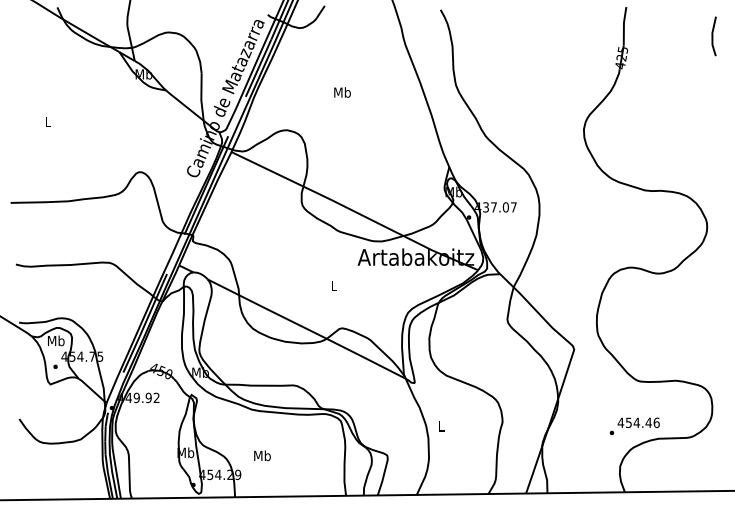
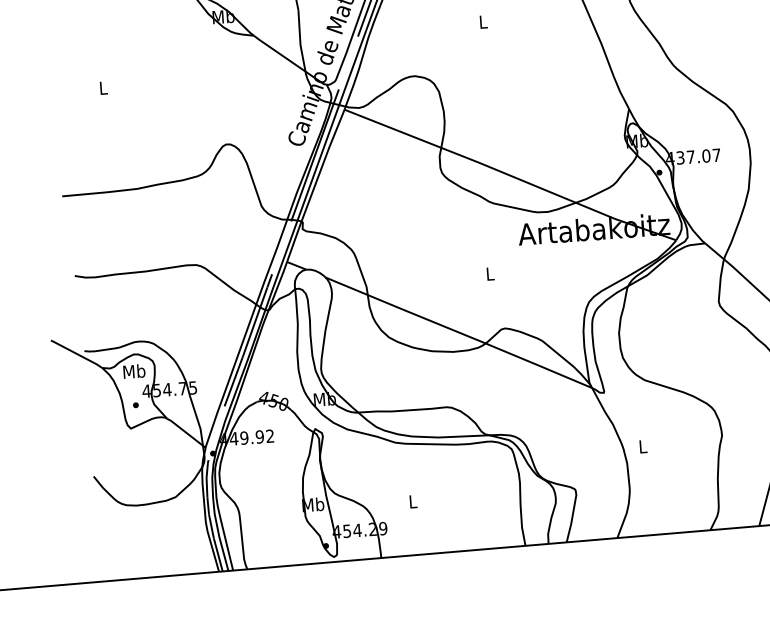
text: (342, 92) -> (483, 21), Mb -> L
text: (262, 455) -> (413, 501), Mb -> L

